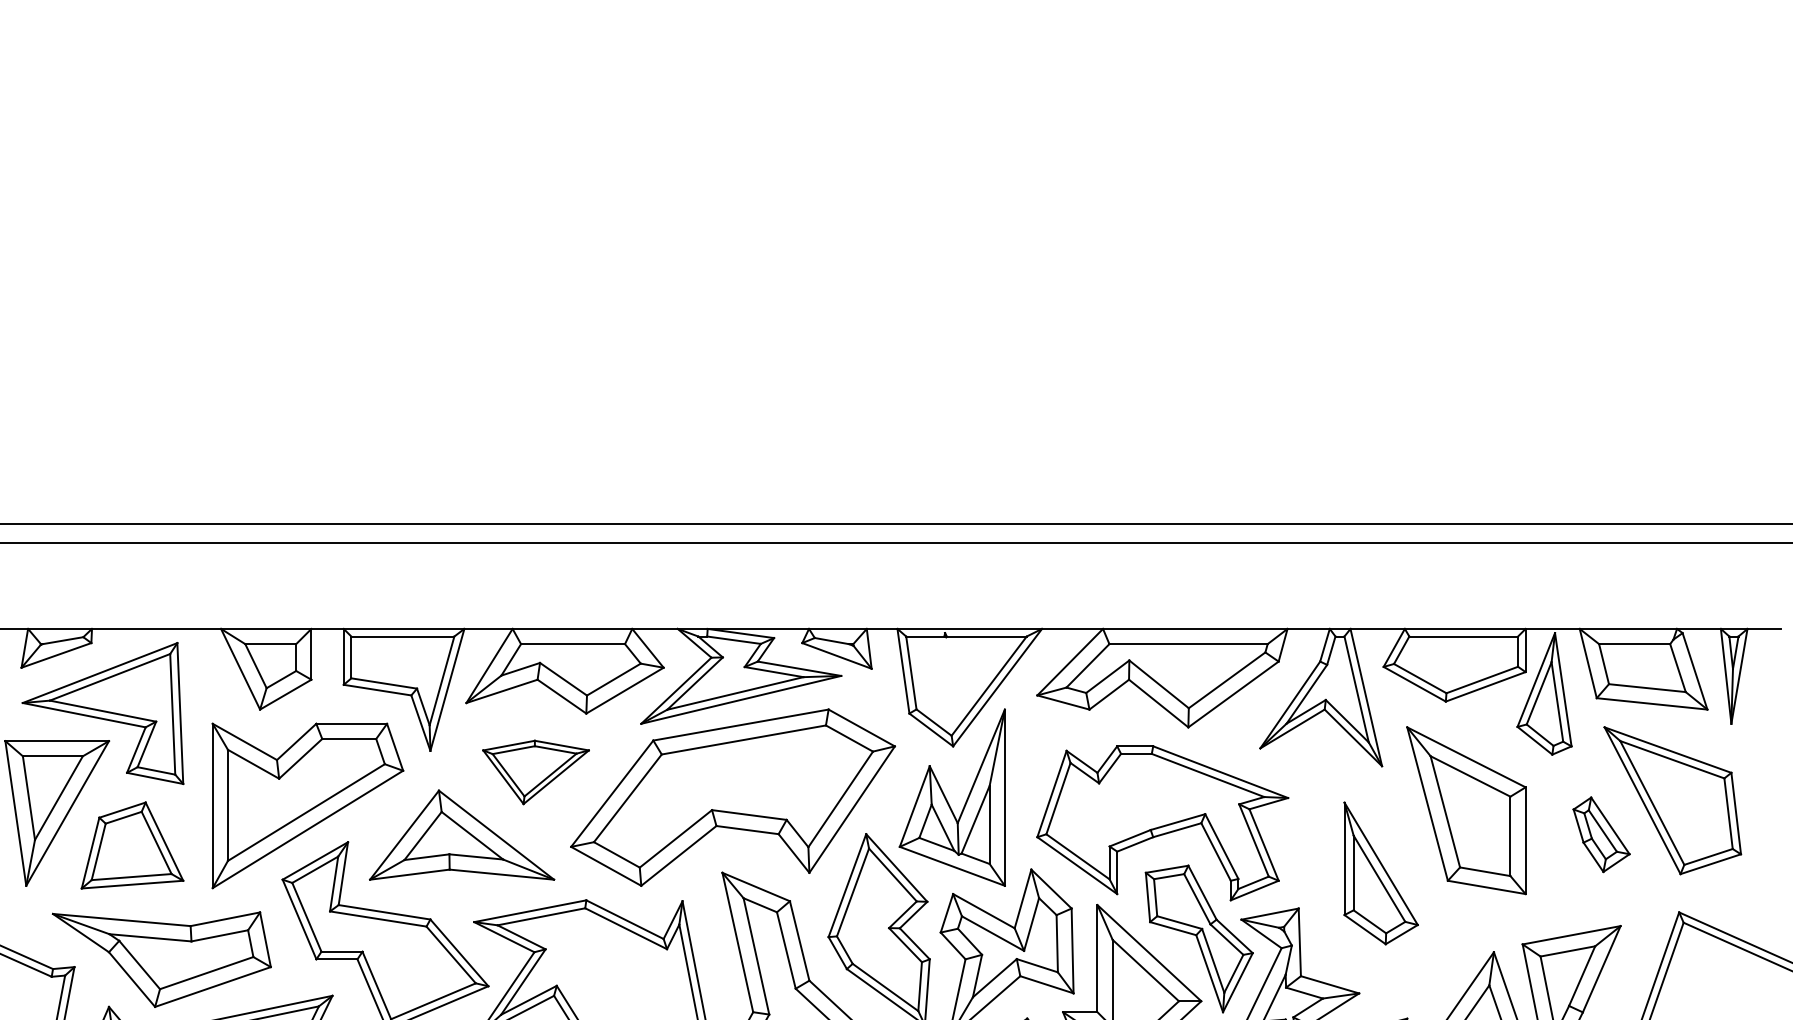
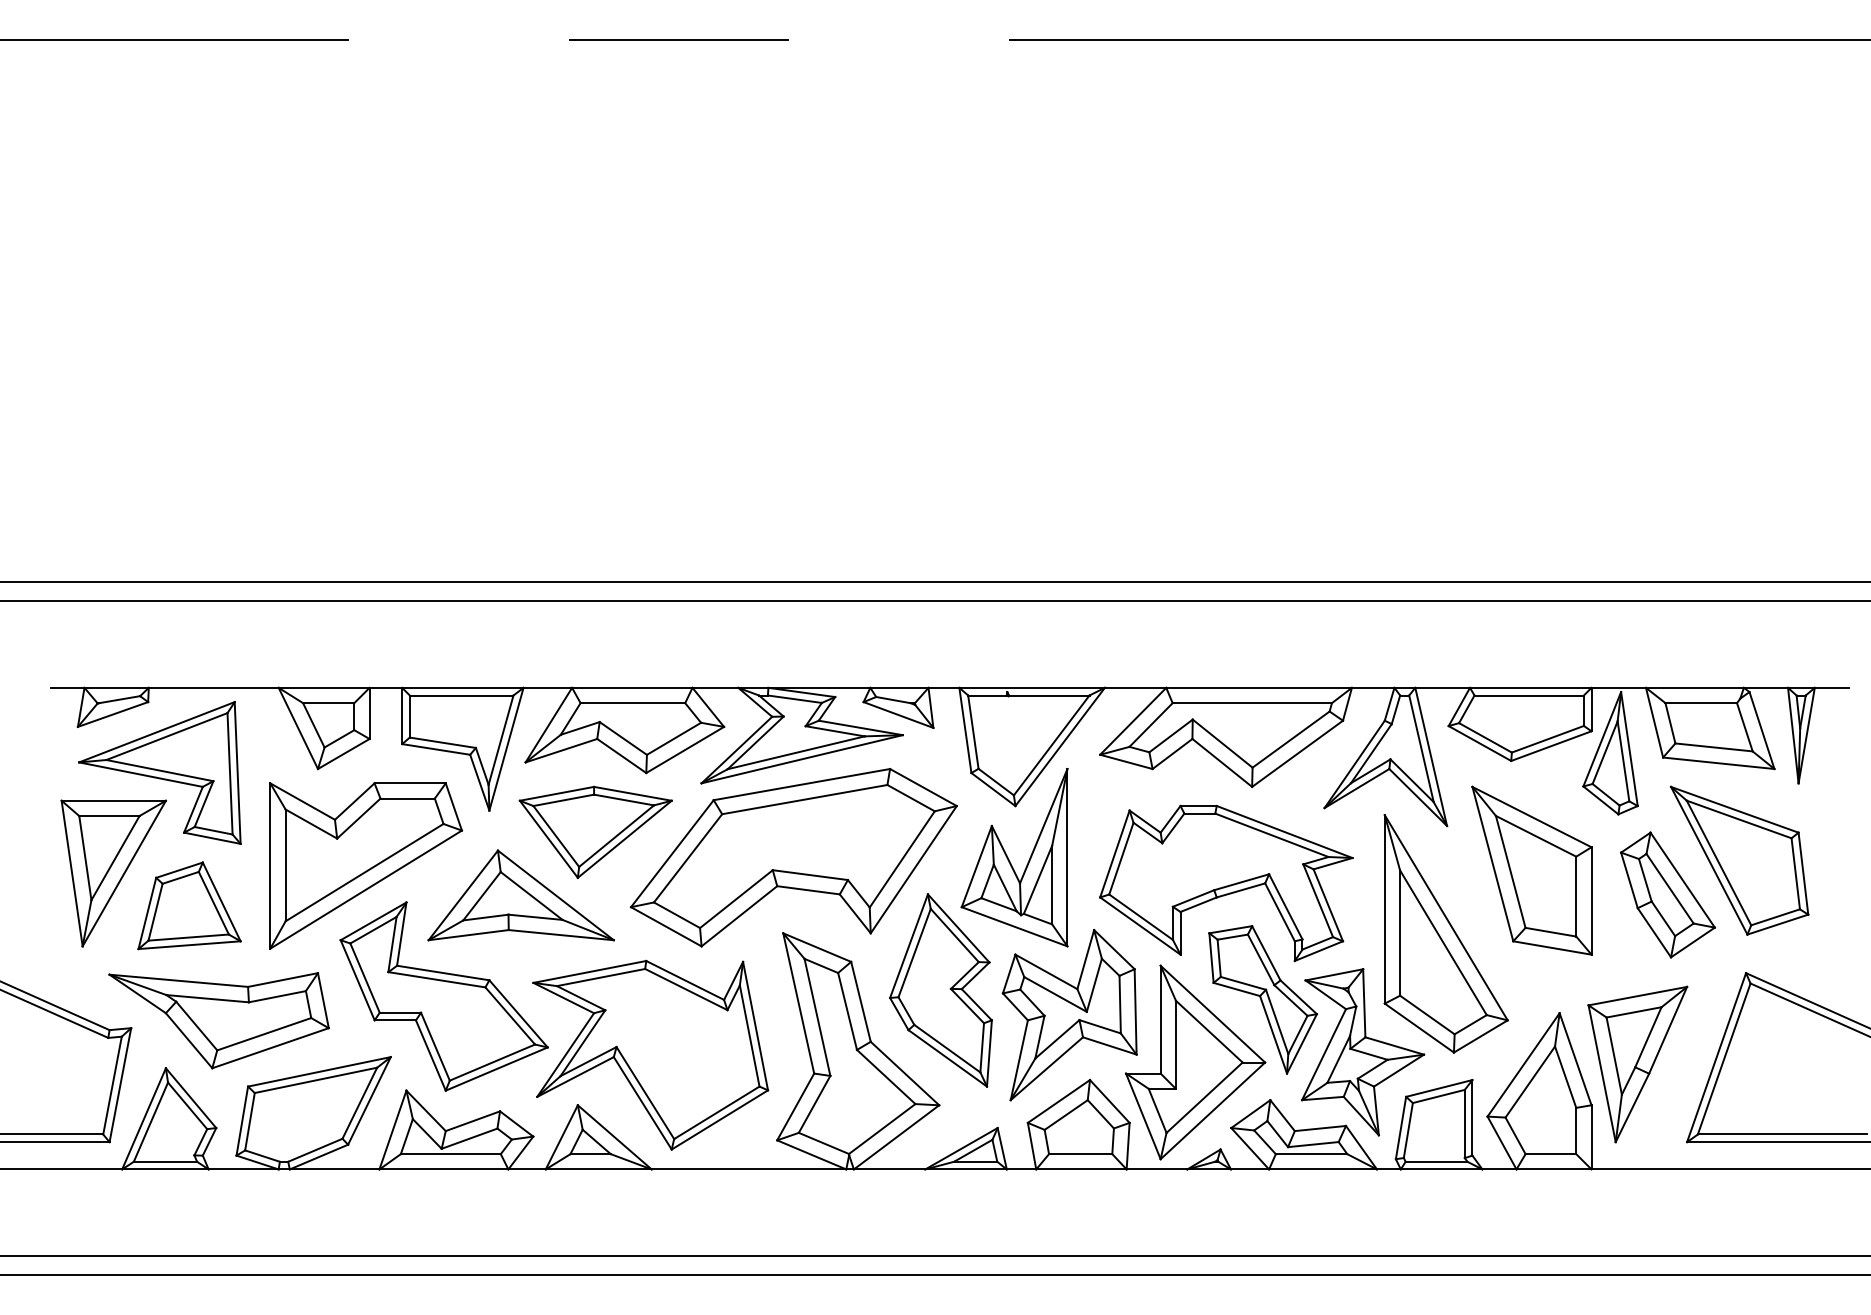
part: (535, 771) -> (595, 831), size x1.43
part: (1601, 834) -> (1667, 894), size x1.67
part: (1380, 873) -> (1445, 933), size x1.67

